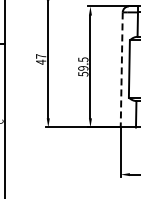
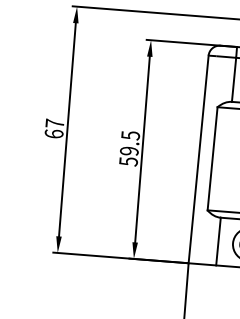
text: (41, 62) -> (54, 134), 47 -> 67
line: (121, 69) -> (198, 158), dashed -> solid

